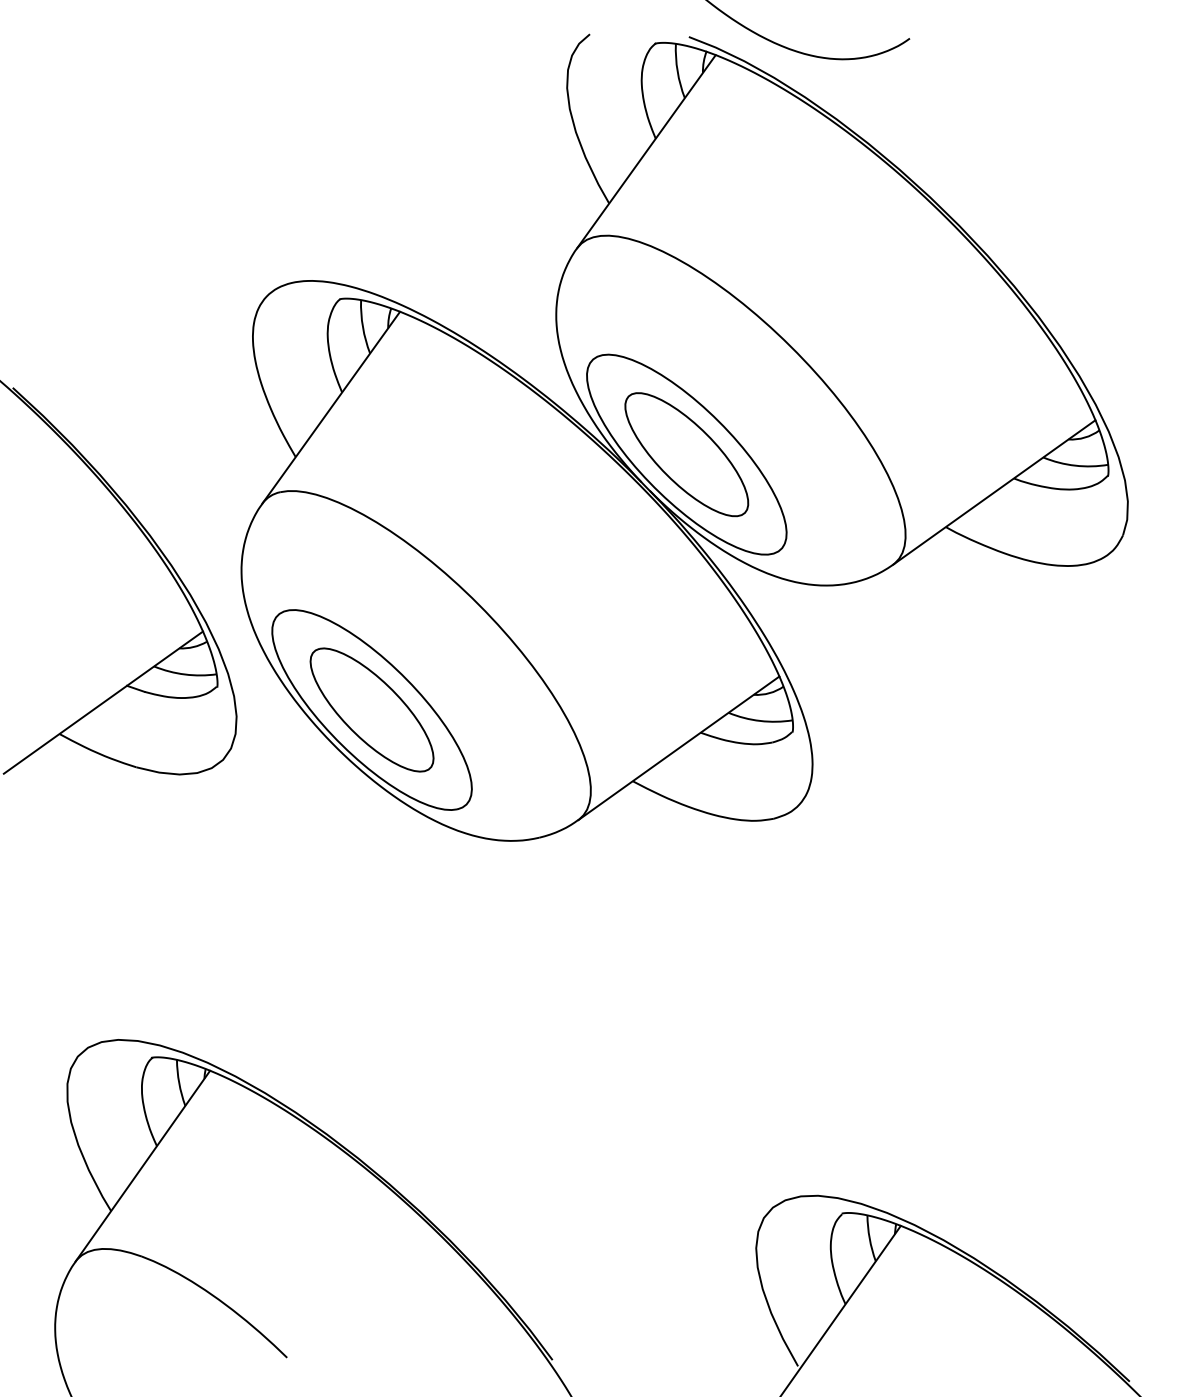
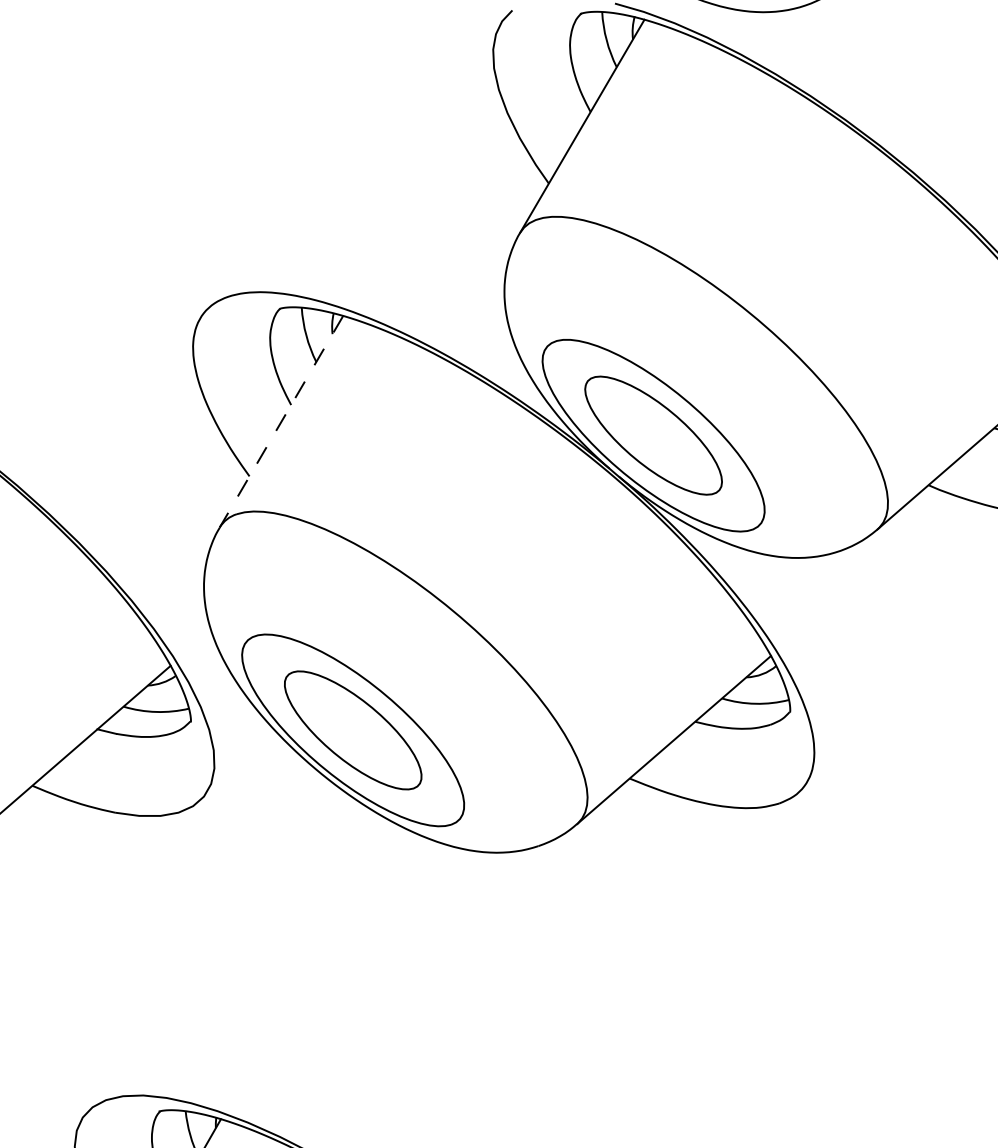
line: (331, 407) -> (281, 421), solid -> dashed

